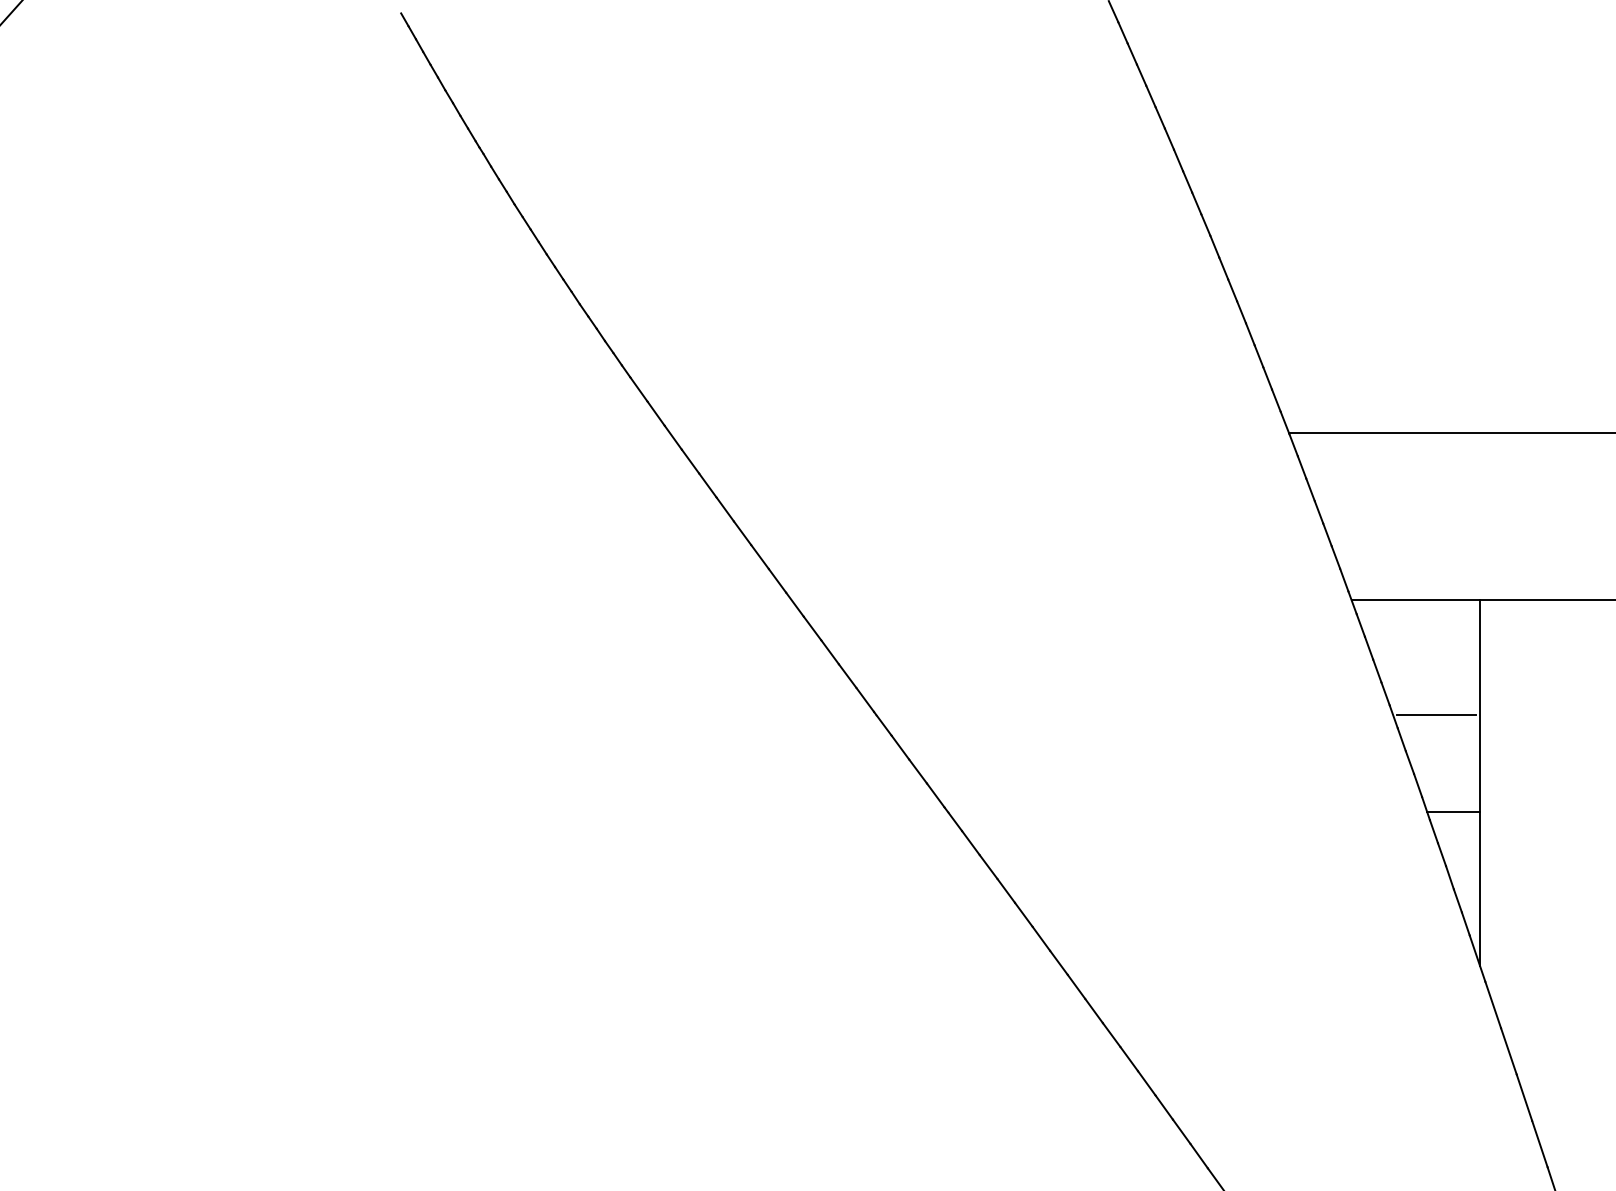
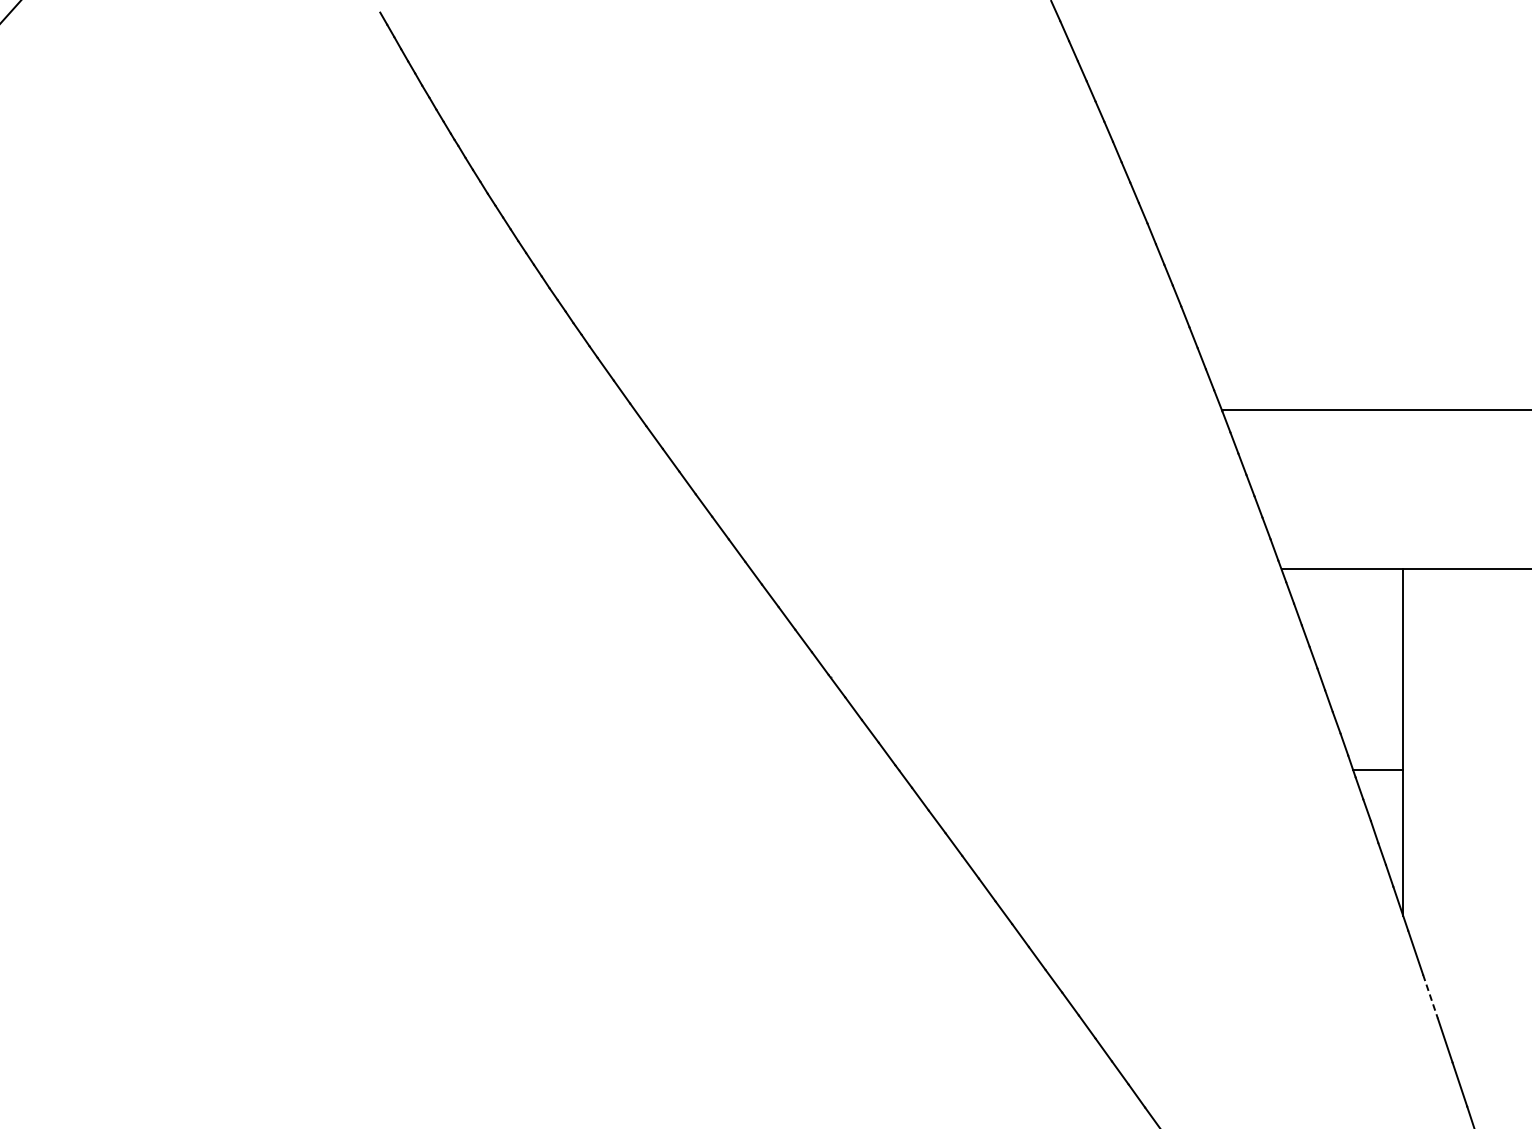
line: (1436, 714) -> (1361, 677), removed
line: (1509, 1051) -> (1431, 996), solid -> dashed

